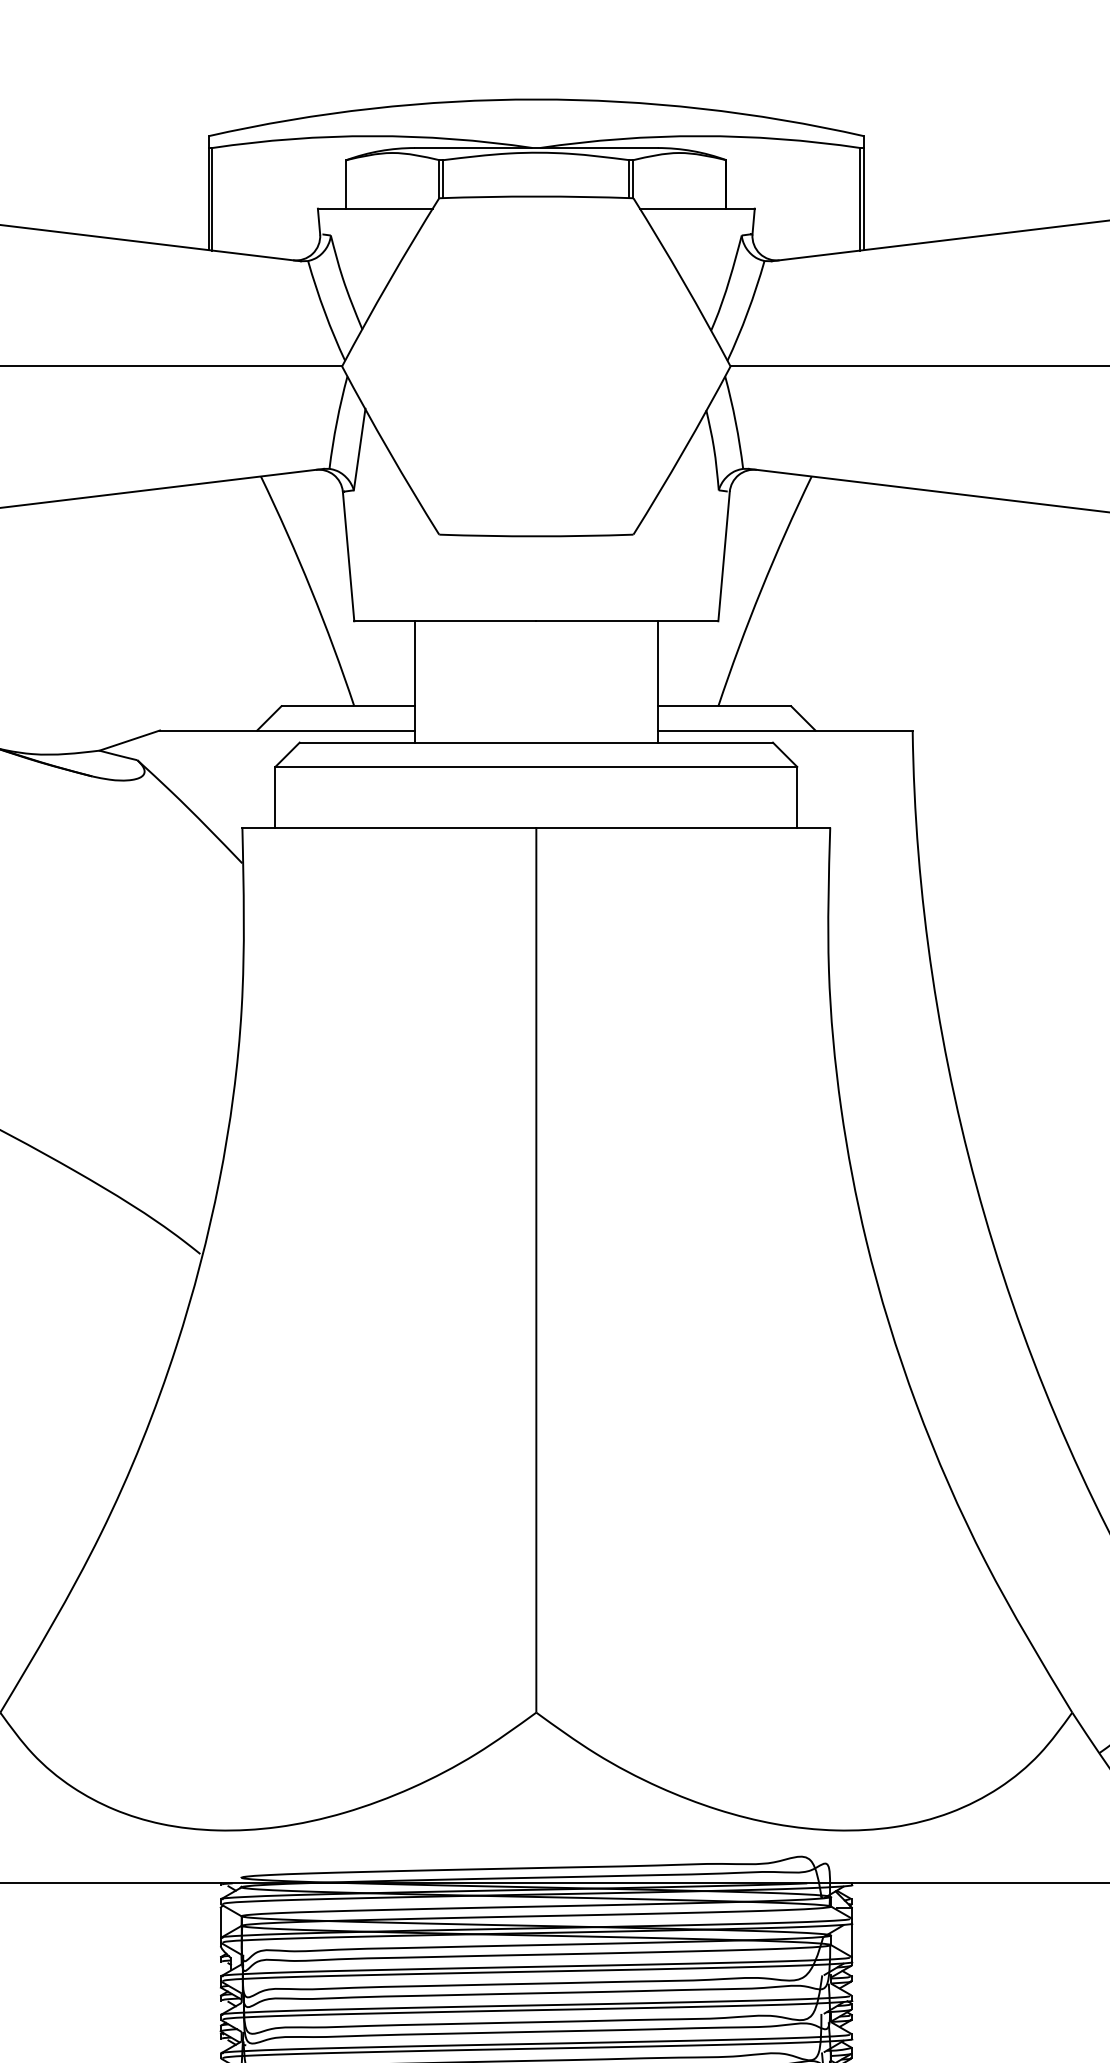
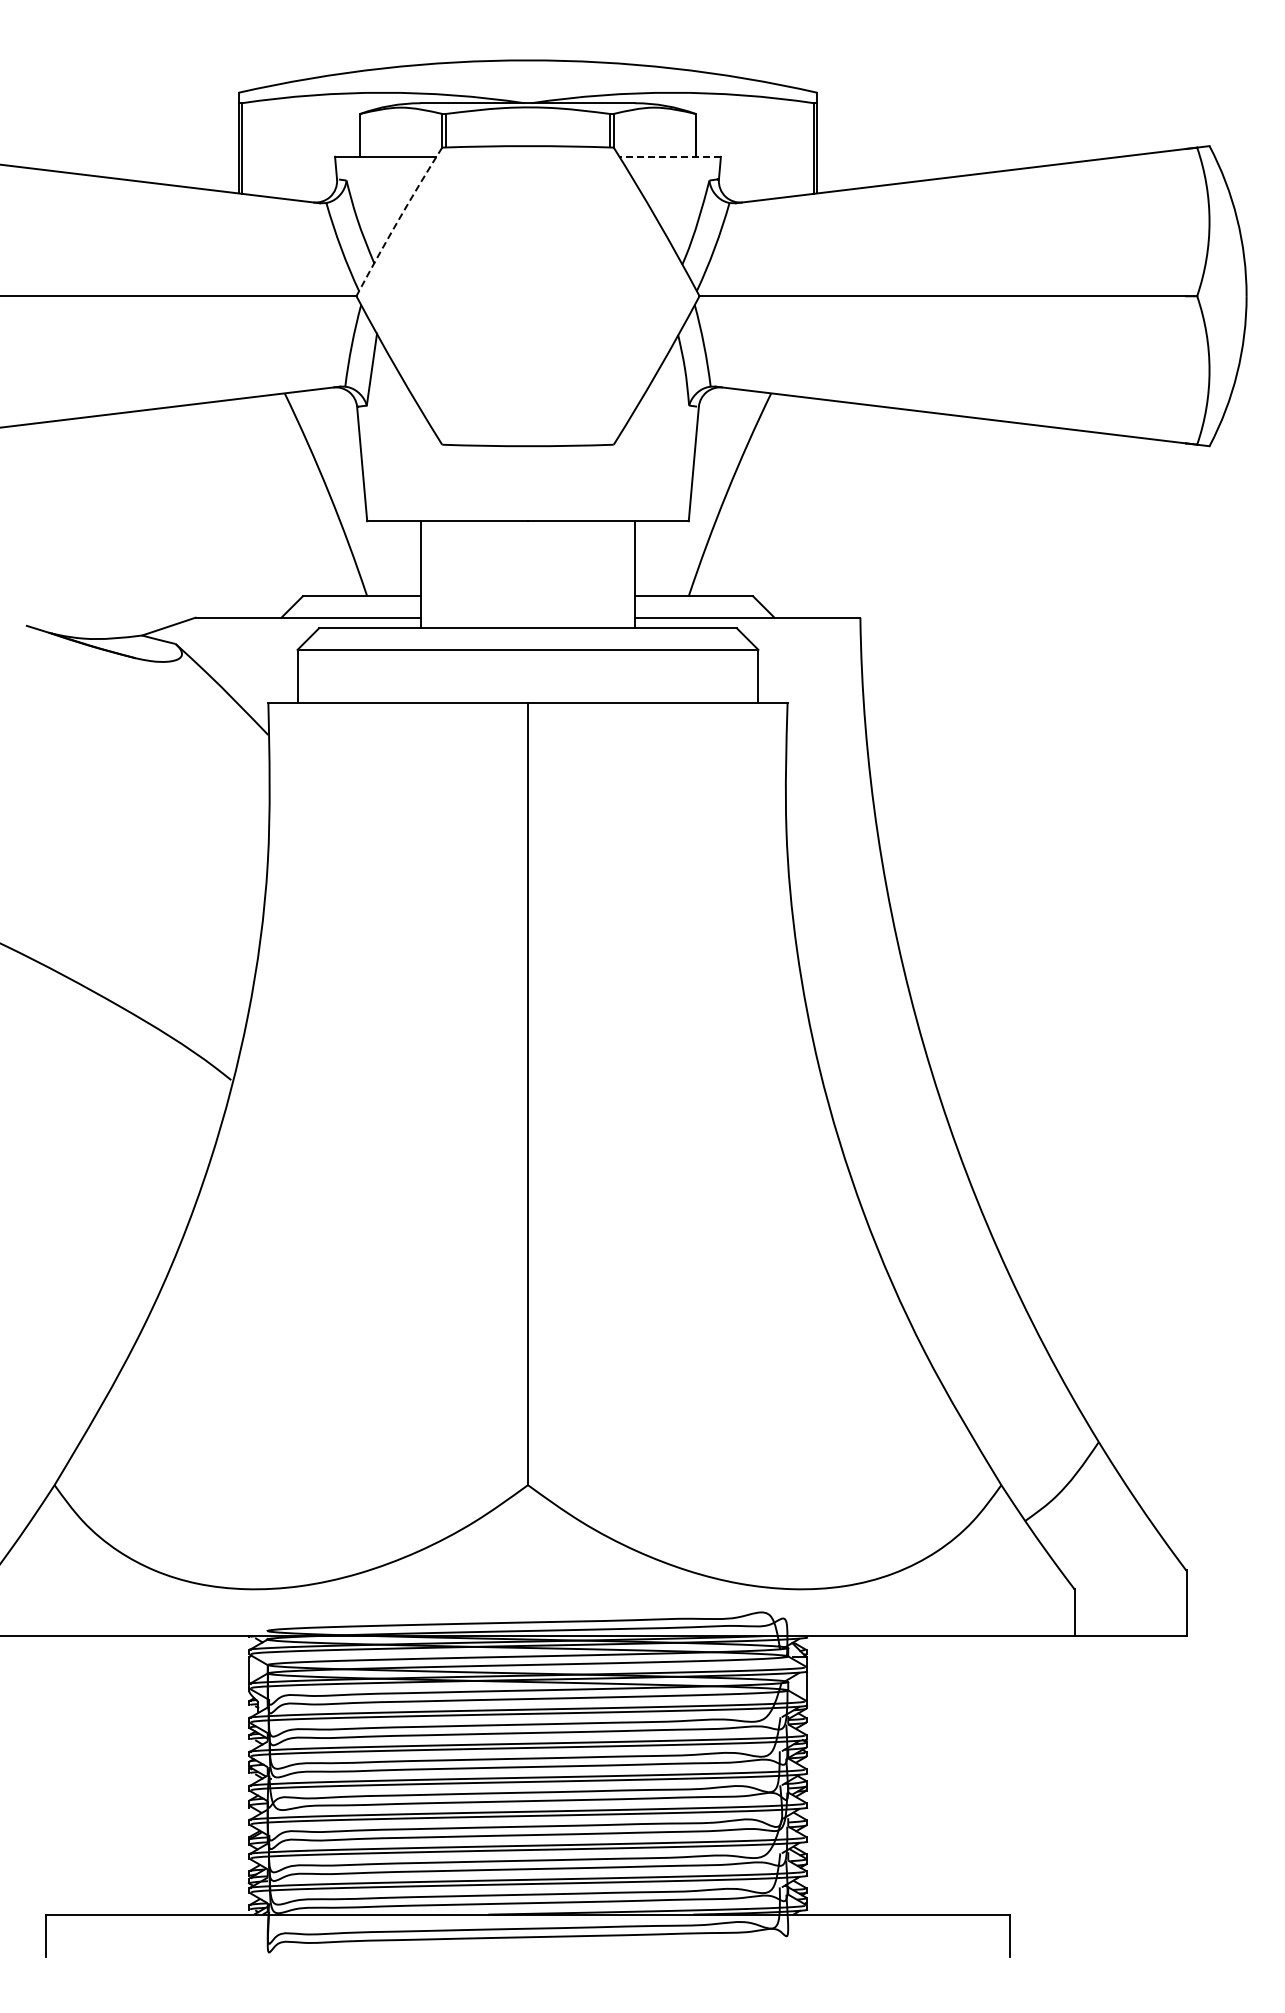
line: (697, 208) -> (670, 156), solid -> dashed
arc: (389, 281) -> (398, 221), solid -> dashed

